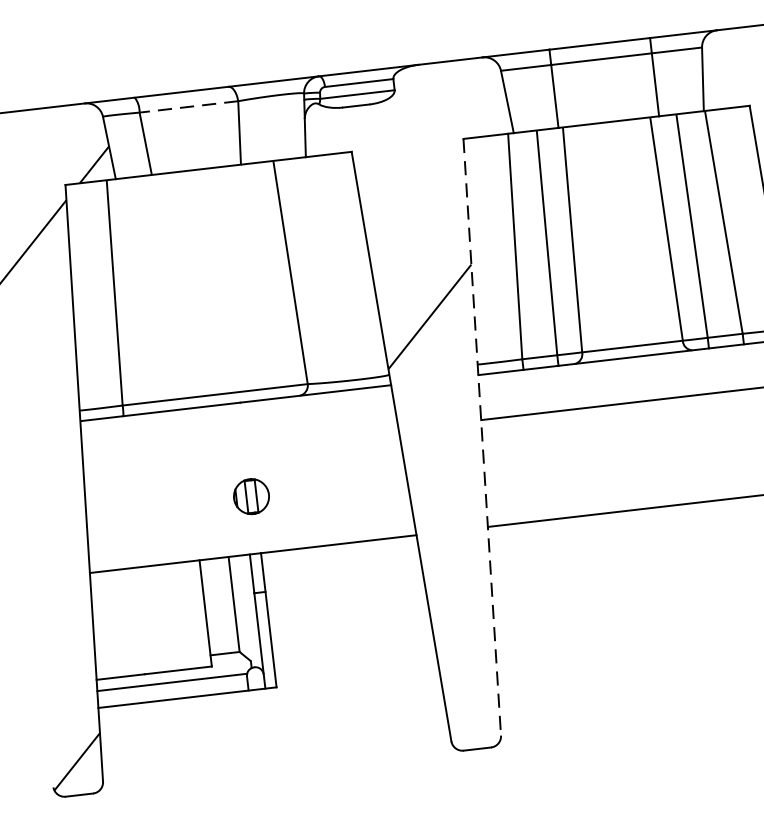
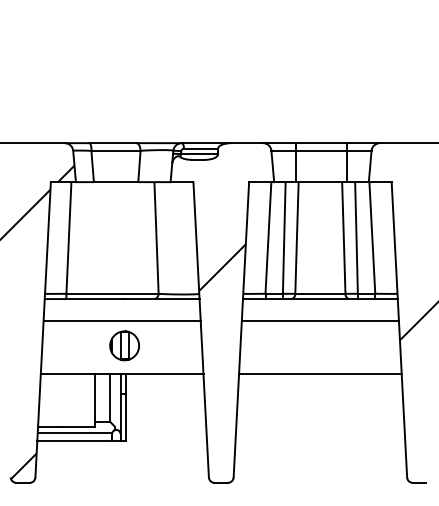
line: (187, 106) -> (115, 150), dashed -> solid
line: (482, 436) -> (241, 329), dashed -> solid
line: (239, 448) -> (121, 321), added
part: (251, 495) -> (124, 345), size x1.67

